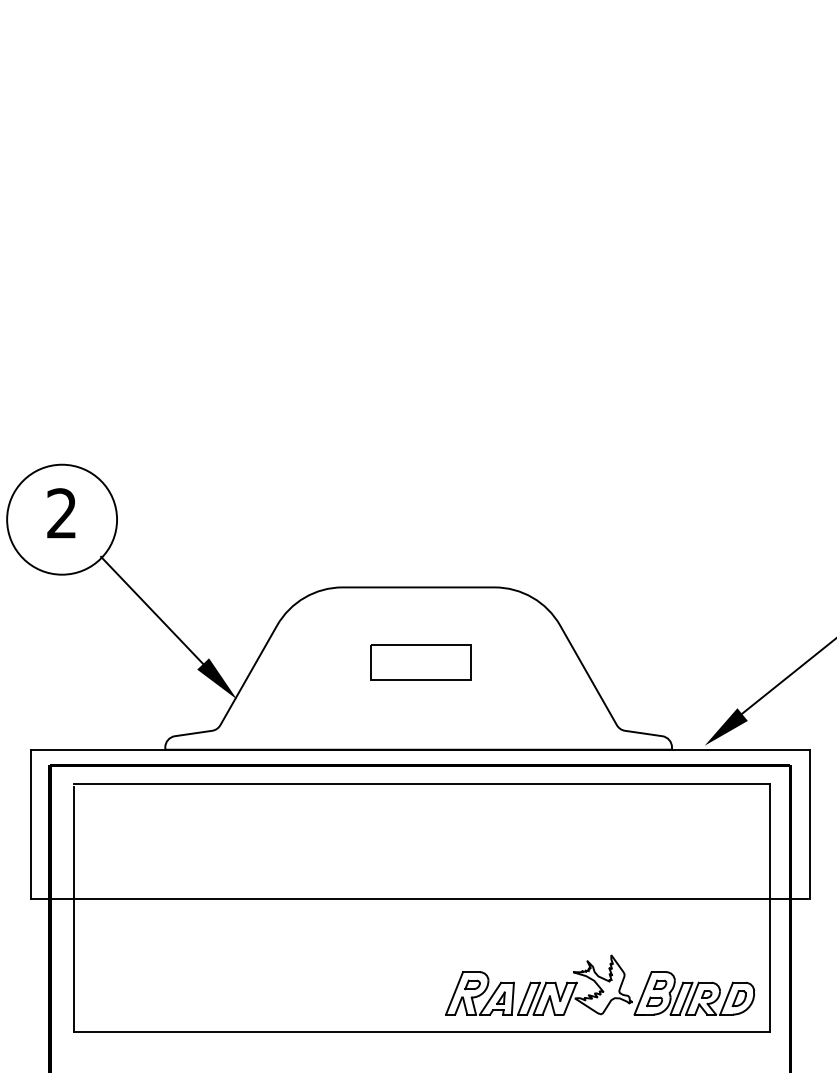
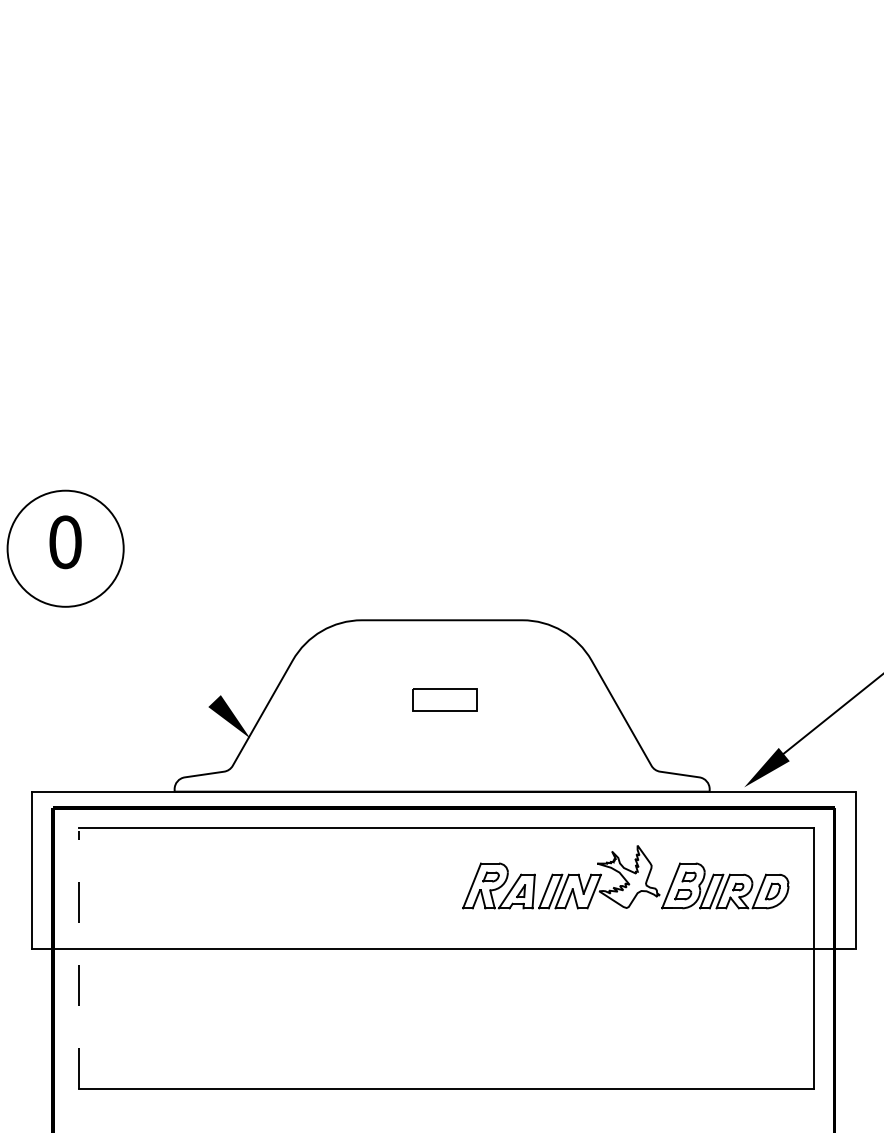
text: (61, 513) -> (65, 542), 2 -> 0
line: (151, 610) -> (160, 644), removed
part: (420, 662) -> (444, 699), size x0.6
line: (74, 908) -> (78, 959), solid -> dashed
part: (599, 985) -> (625, 877), moved

